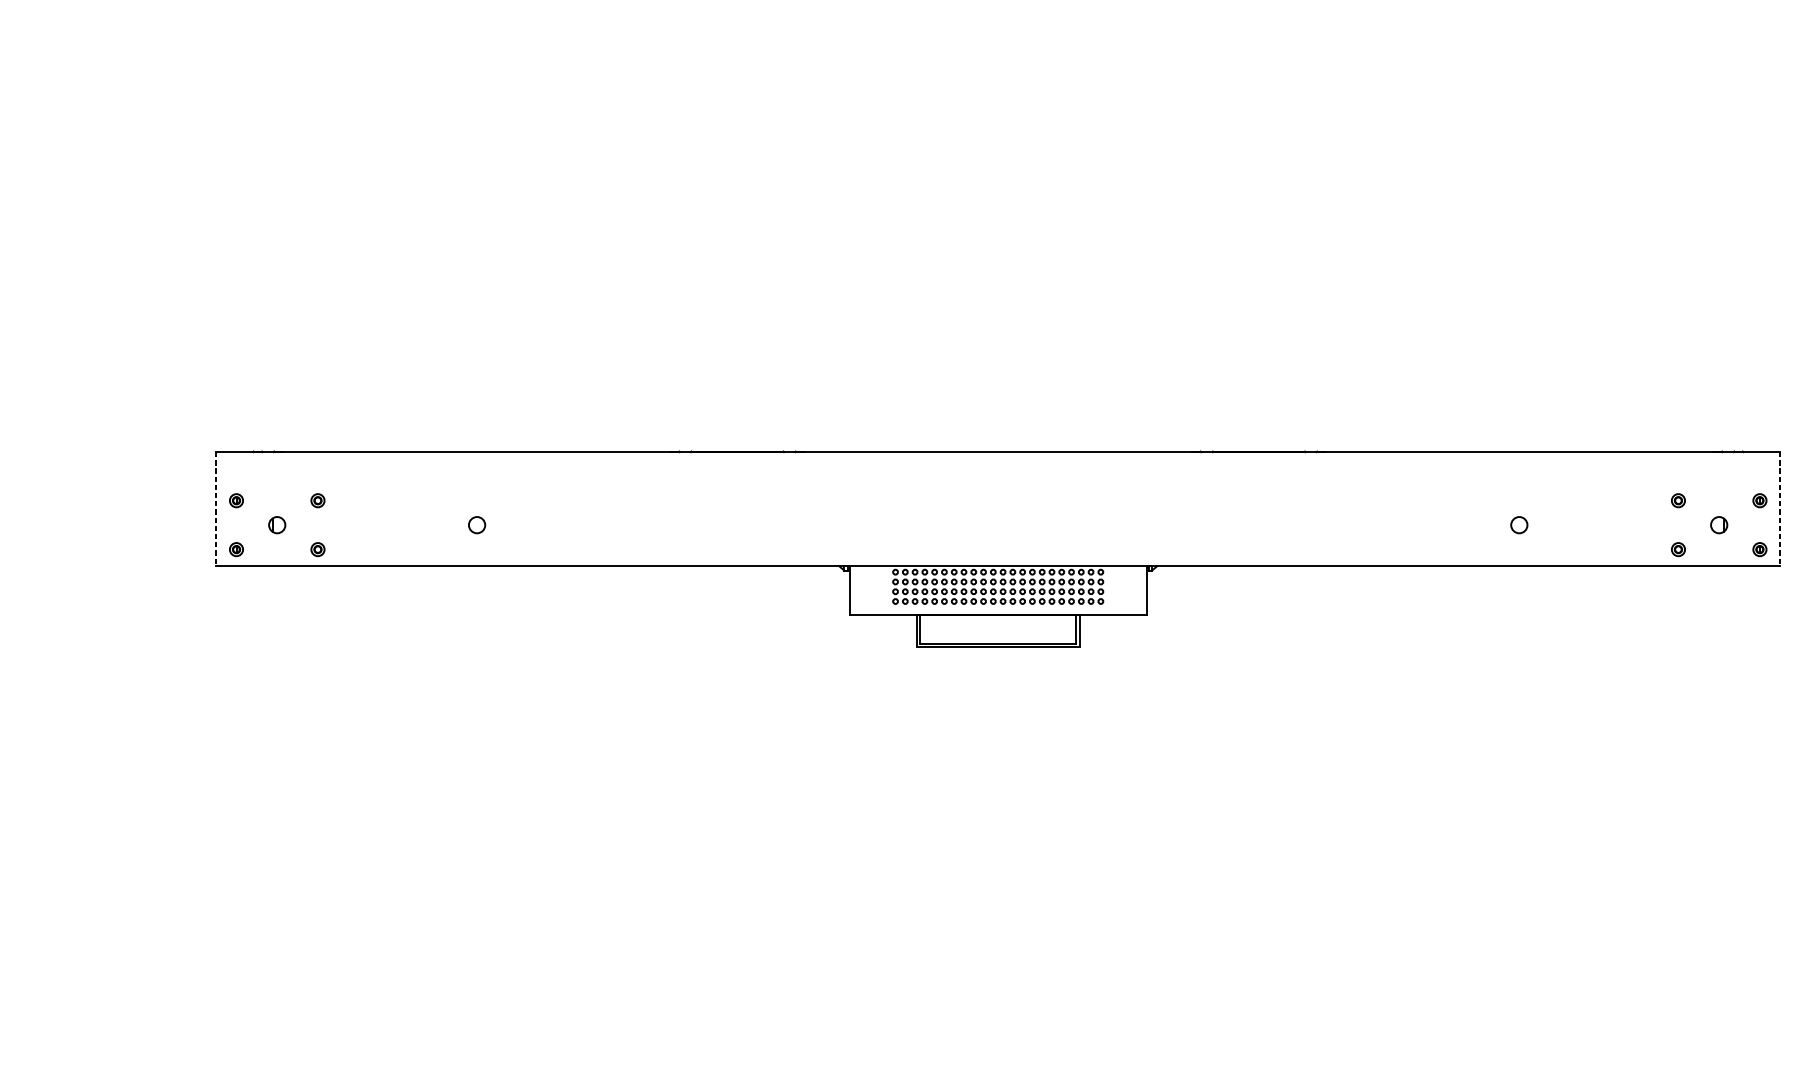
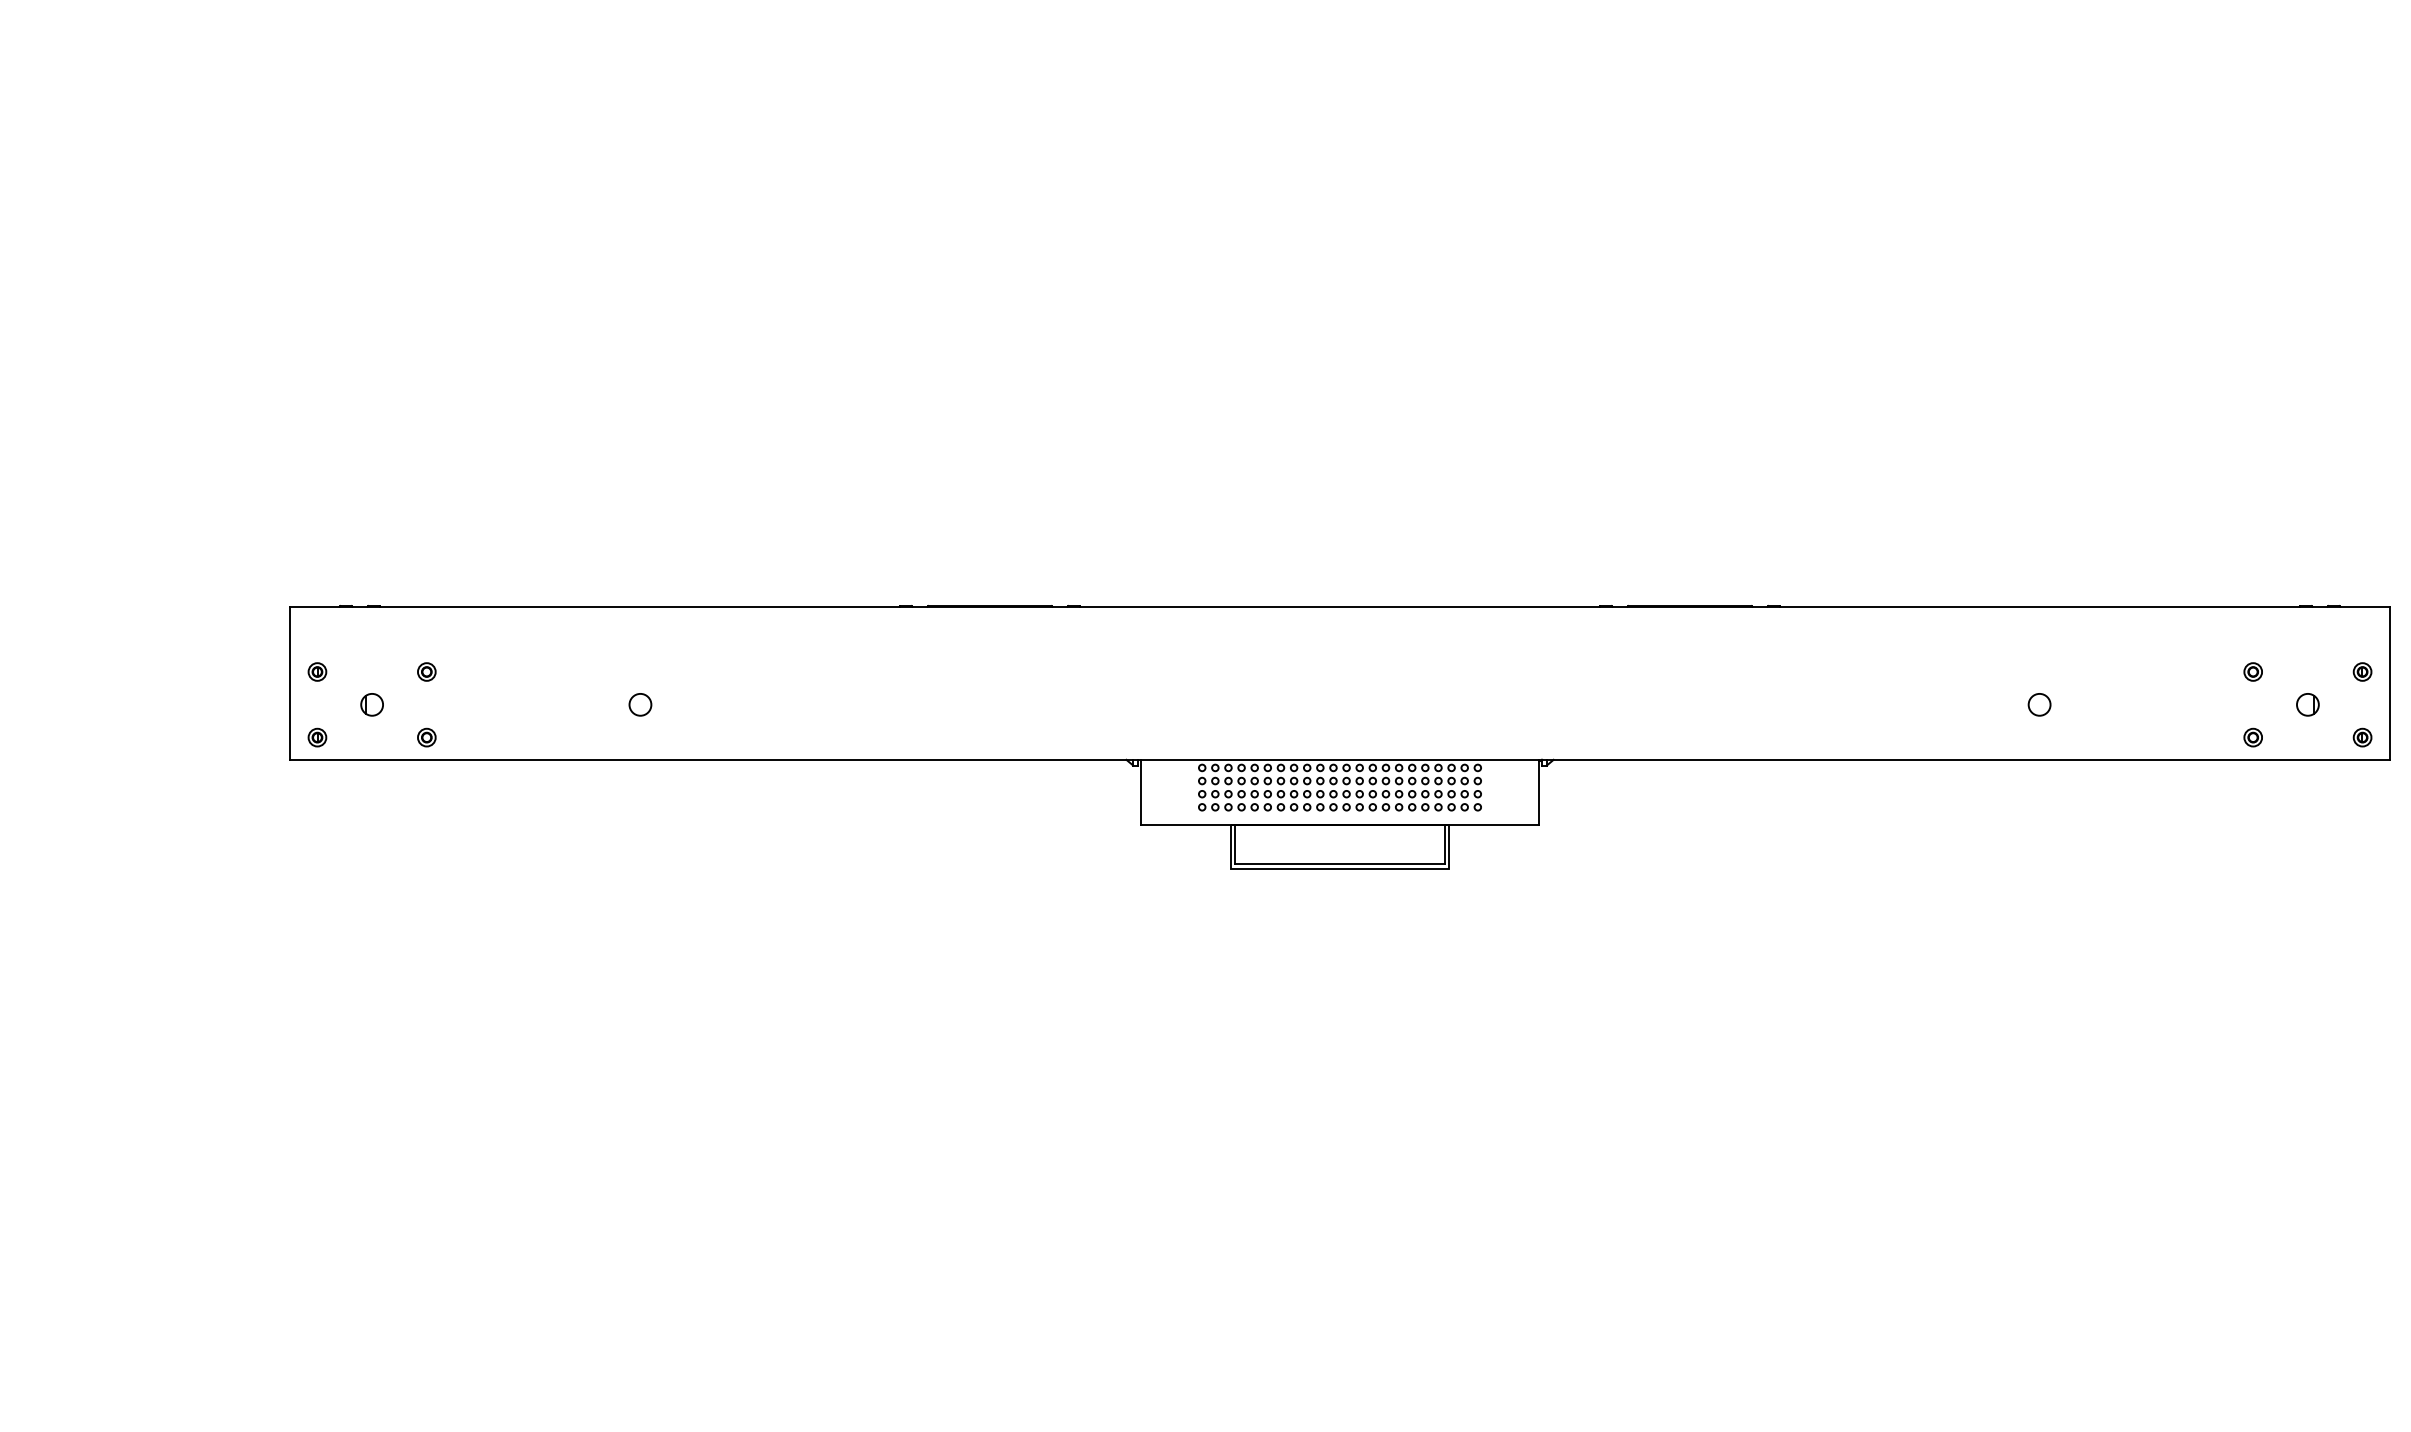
line: (216, 509) -> (290, 683), dashed -> solid
line: (1779, 509) -> (2389, 683), dashed -> solid

